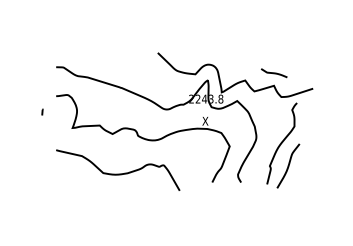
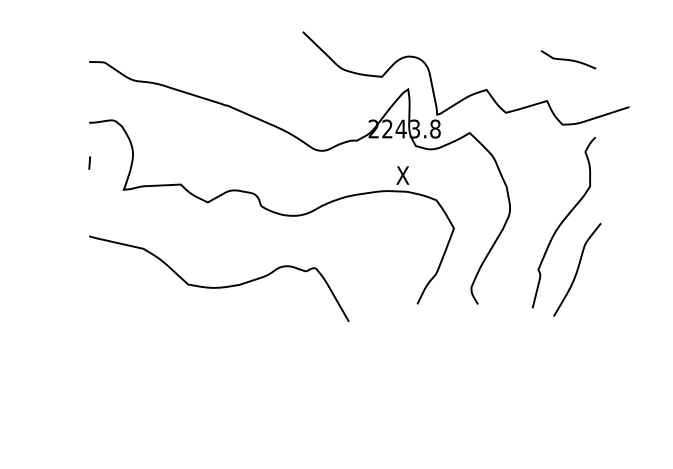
curve: (274, 73) -> (569, 60), moved
line: (42, 111) -> (89, 161), moved

